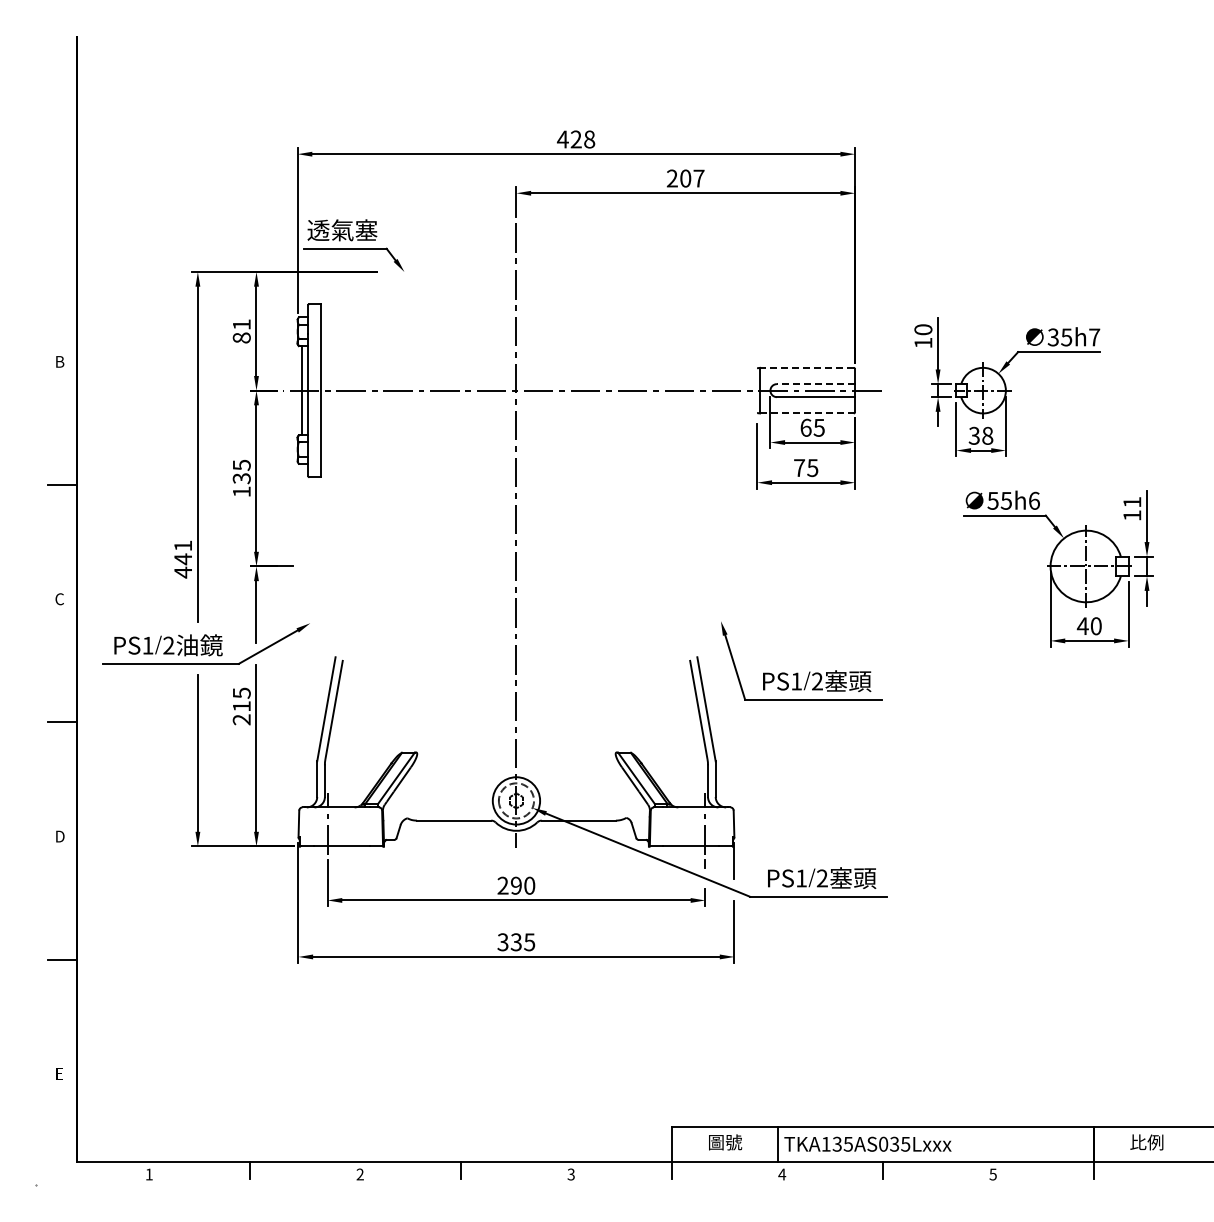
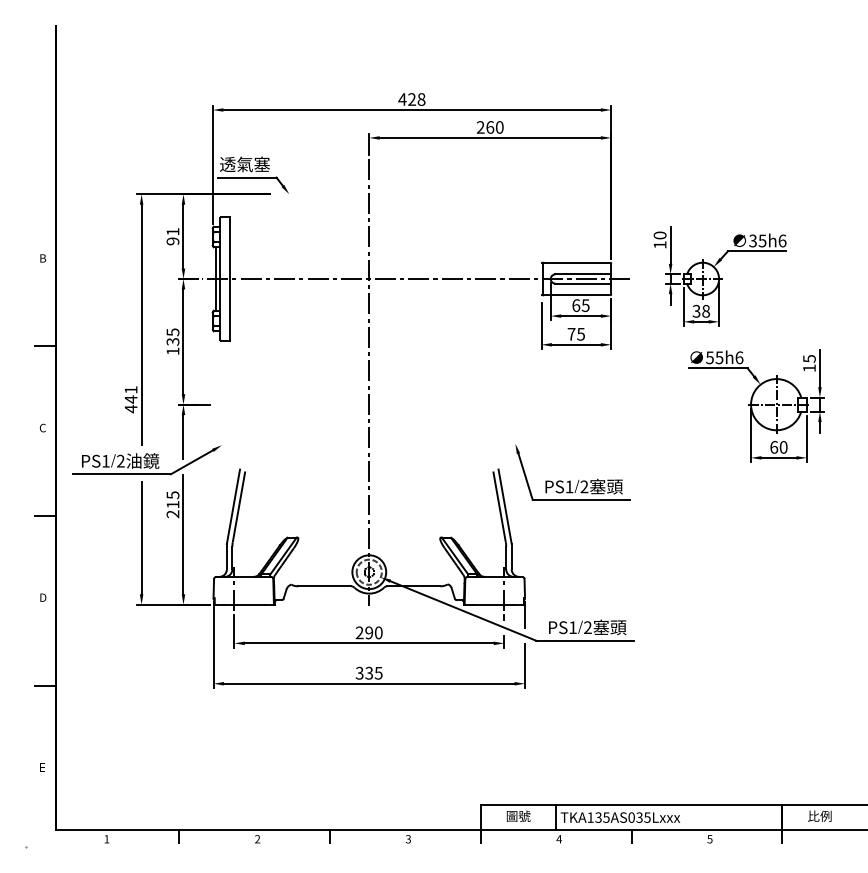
text: (692, 178) -> (495, 127), 207 -> 260
text: (241, 337) -> (172, 241), 81 -> 91
text: (1094, 337) -> (782, 241), 35h7 -> 35h6
line: (806, 367) -> (576, 262), dashed -> solid
line: (815, 384) -> (583, 274), dashed -> solid
line: (806, 413) -> (576, 295), dashed -> solid
text: (1132, 502) -> (809, 358), 11 -> 15
text: (1082, 626) -> (773, 447), 40 -> 60

